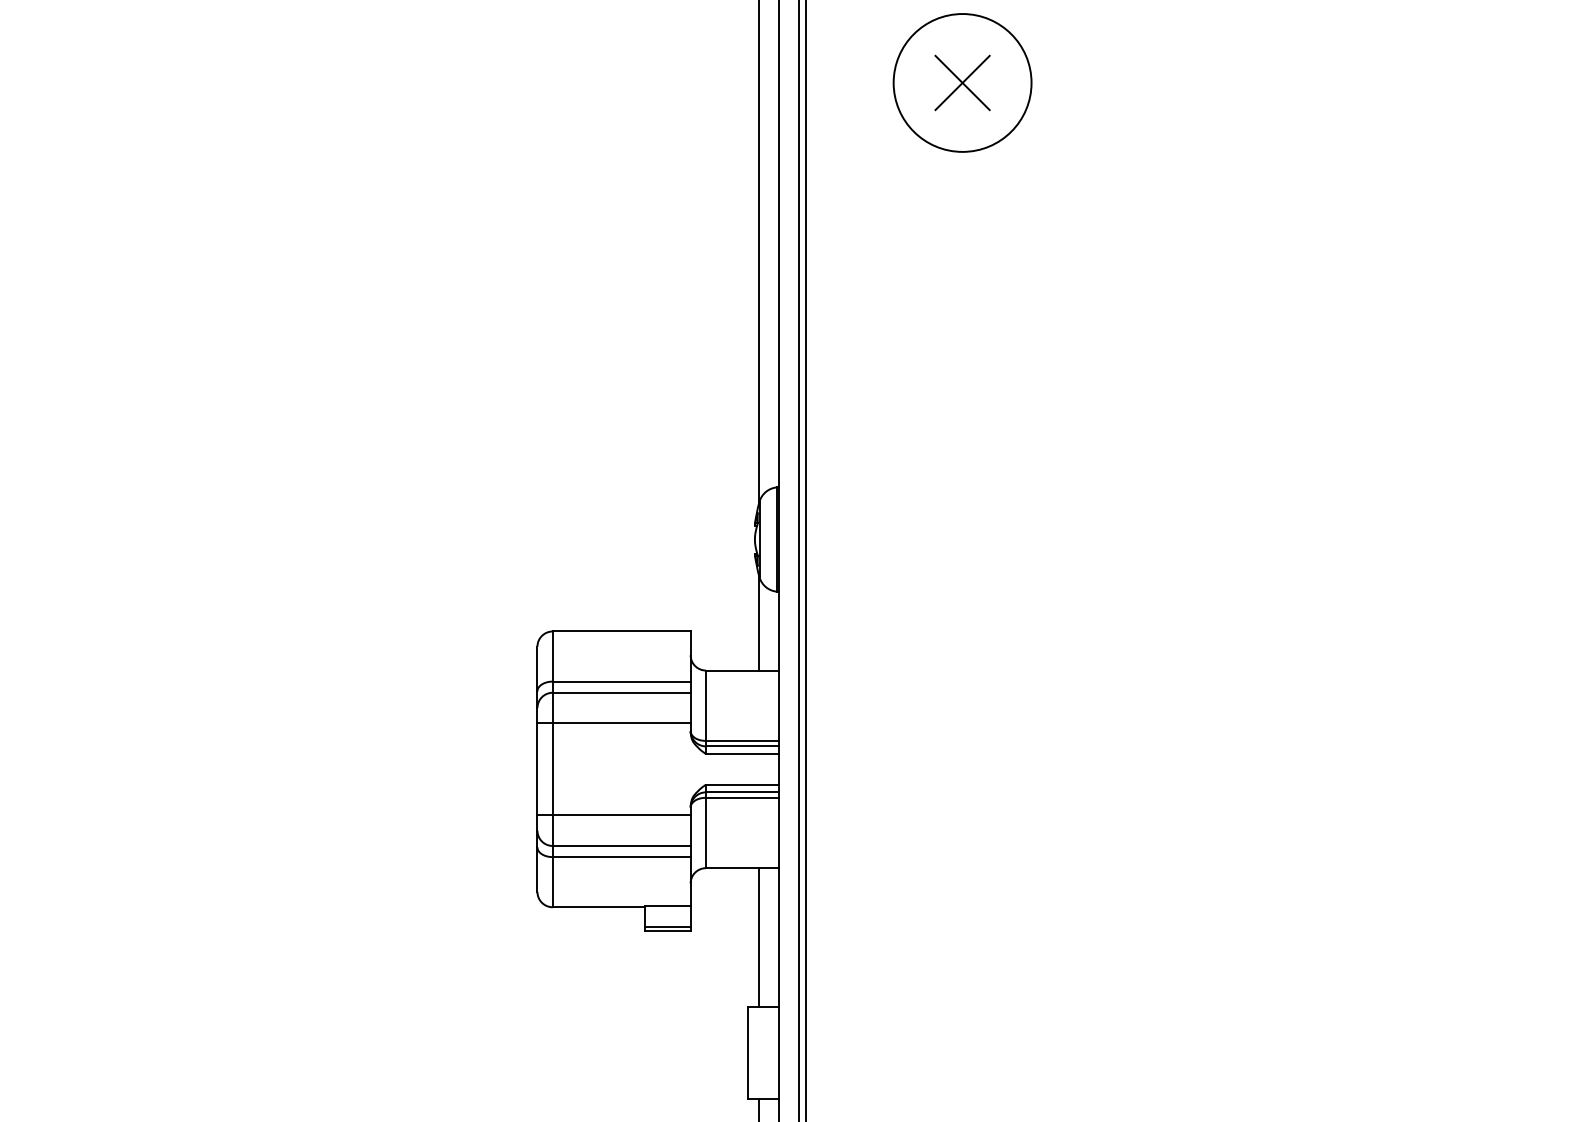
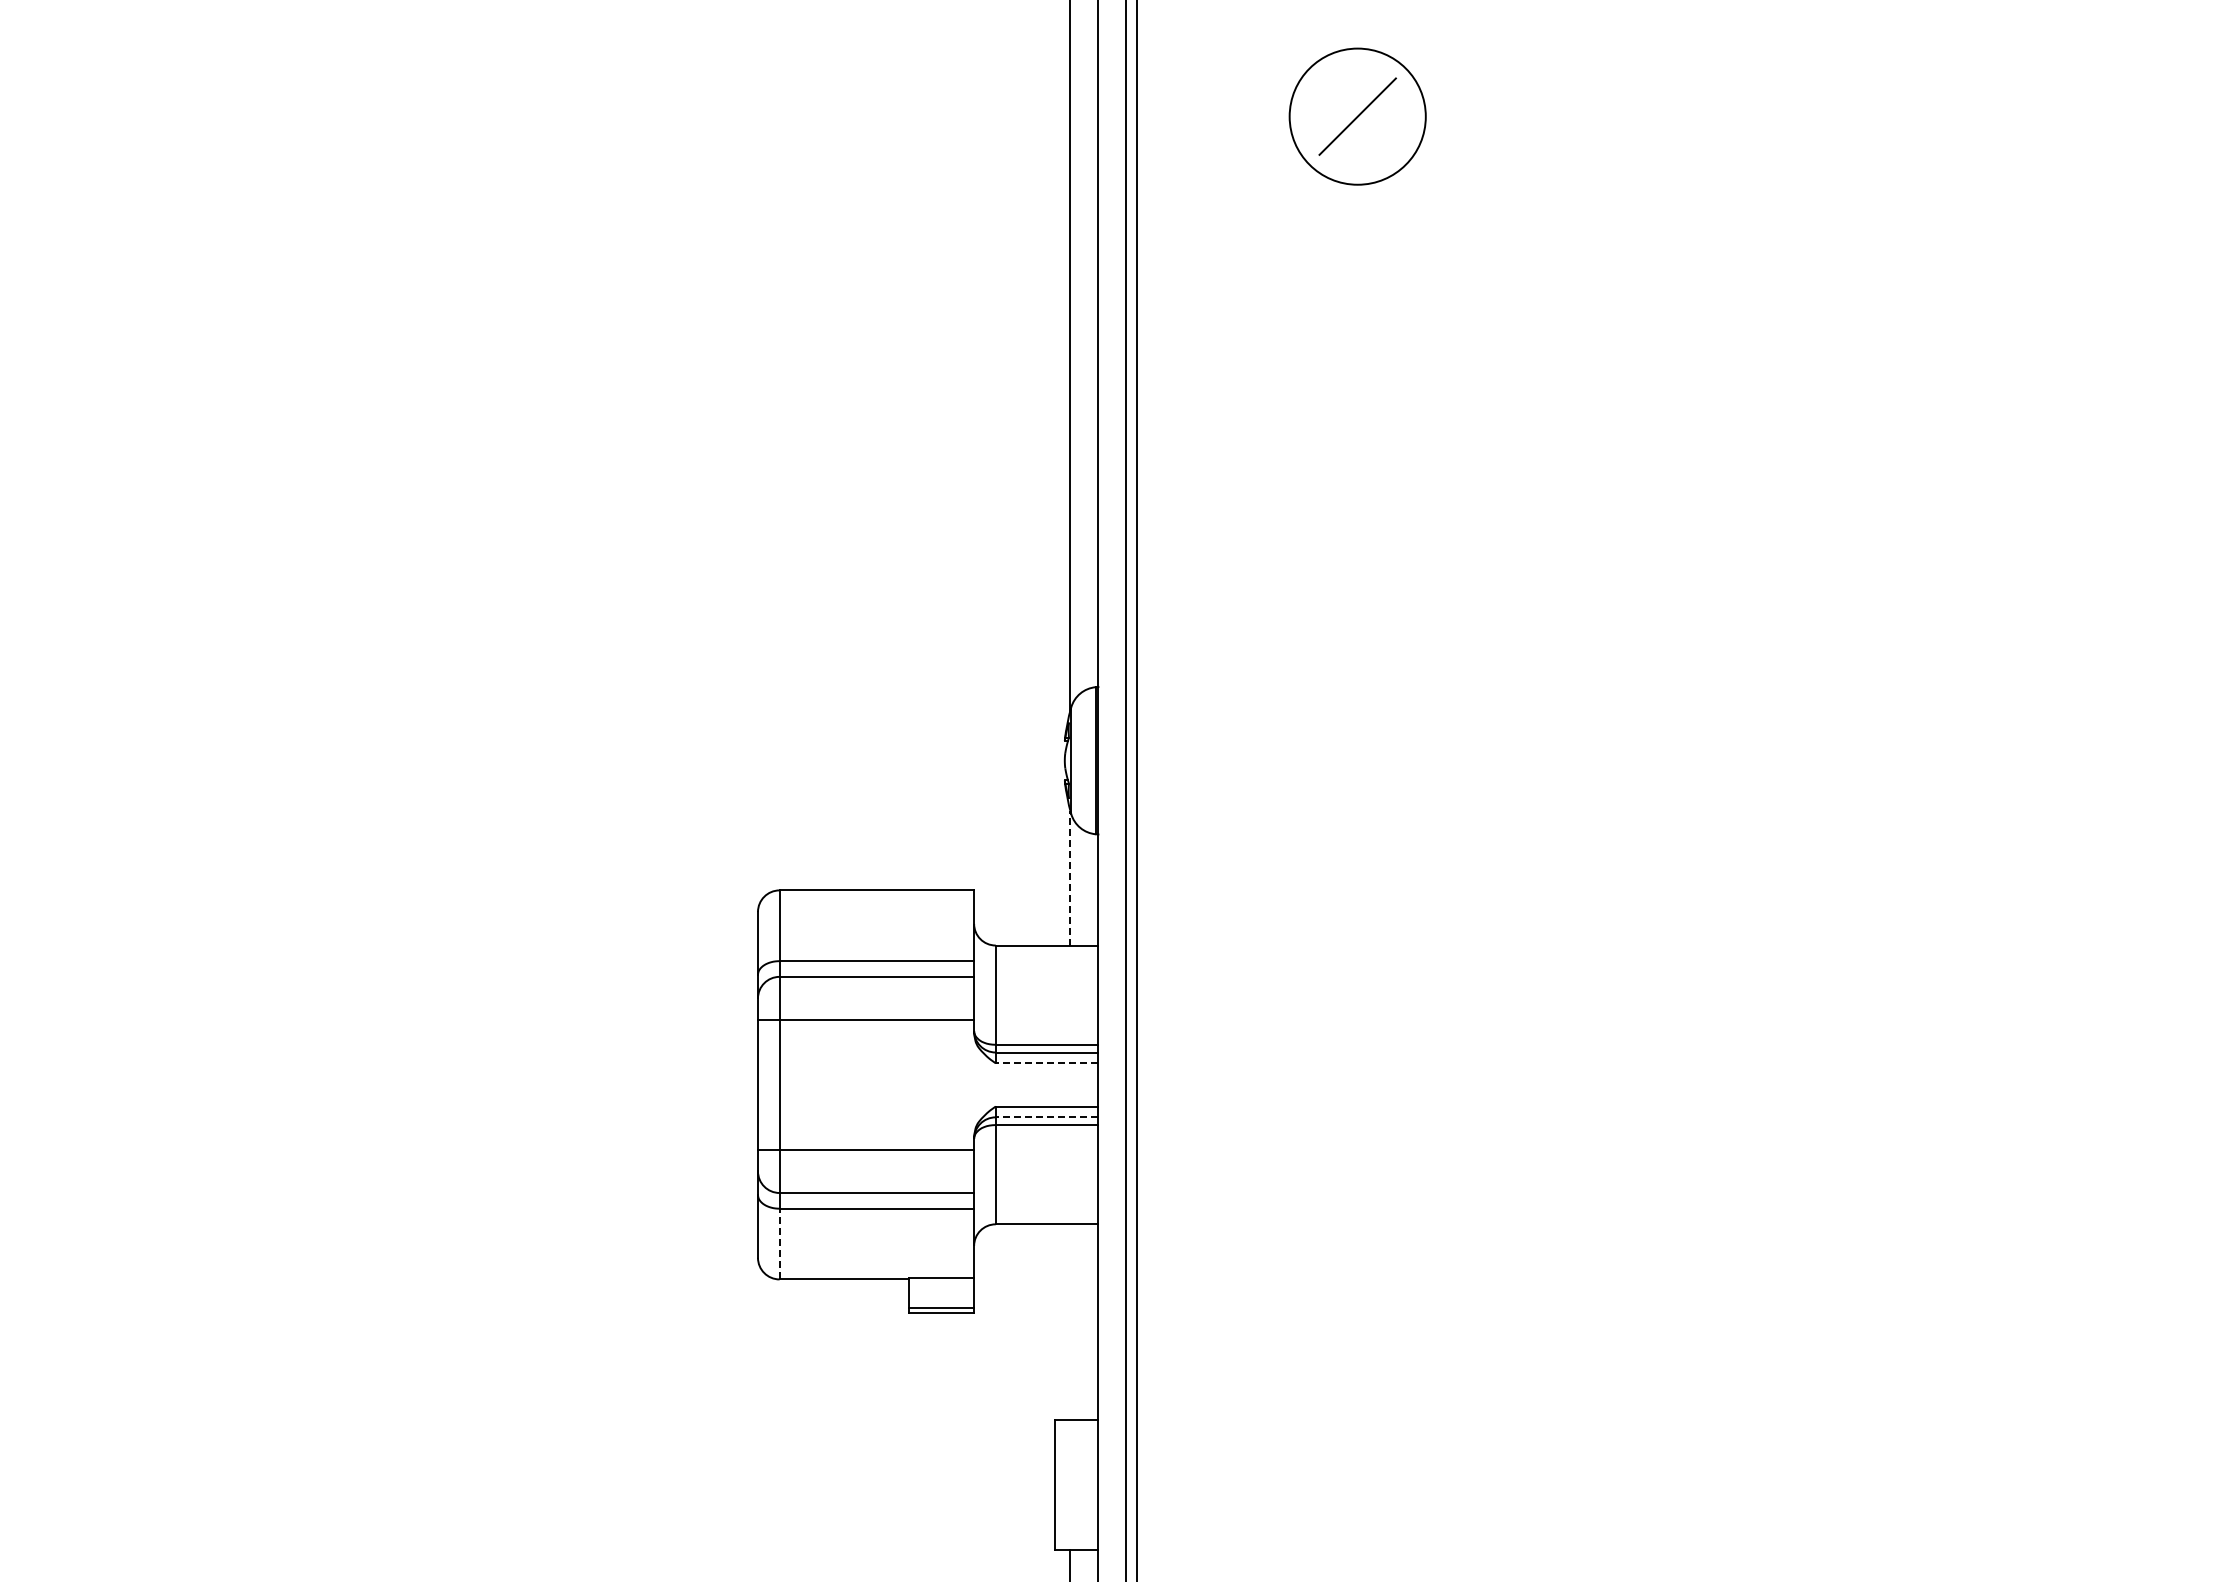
circle: (962, 82) -> (1357, 116), size x0.7
line: (962, 82) -> (1357, 116), removed
line: (758, 622) -> (1070, 877), solid -> dashed
line: (741, 754) -> (1046, 1063), solid -> dashed
line: (741, 792) -> (1046, 1117), solid -> dashed
line: (552, 881) -> (779, 1243), solid -> dashed
line: (758, 937) -> (1070, 1321), removed

